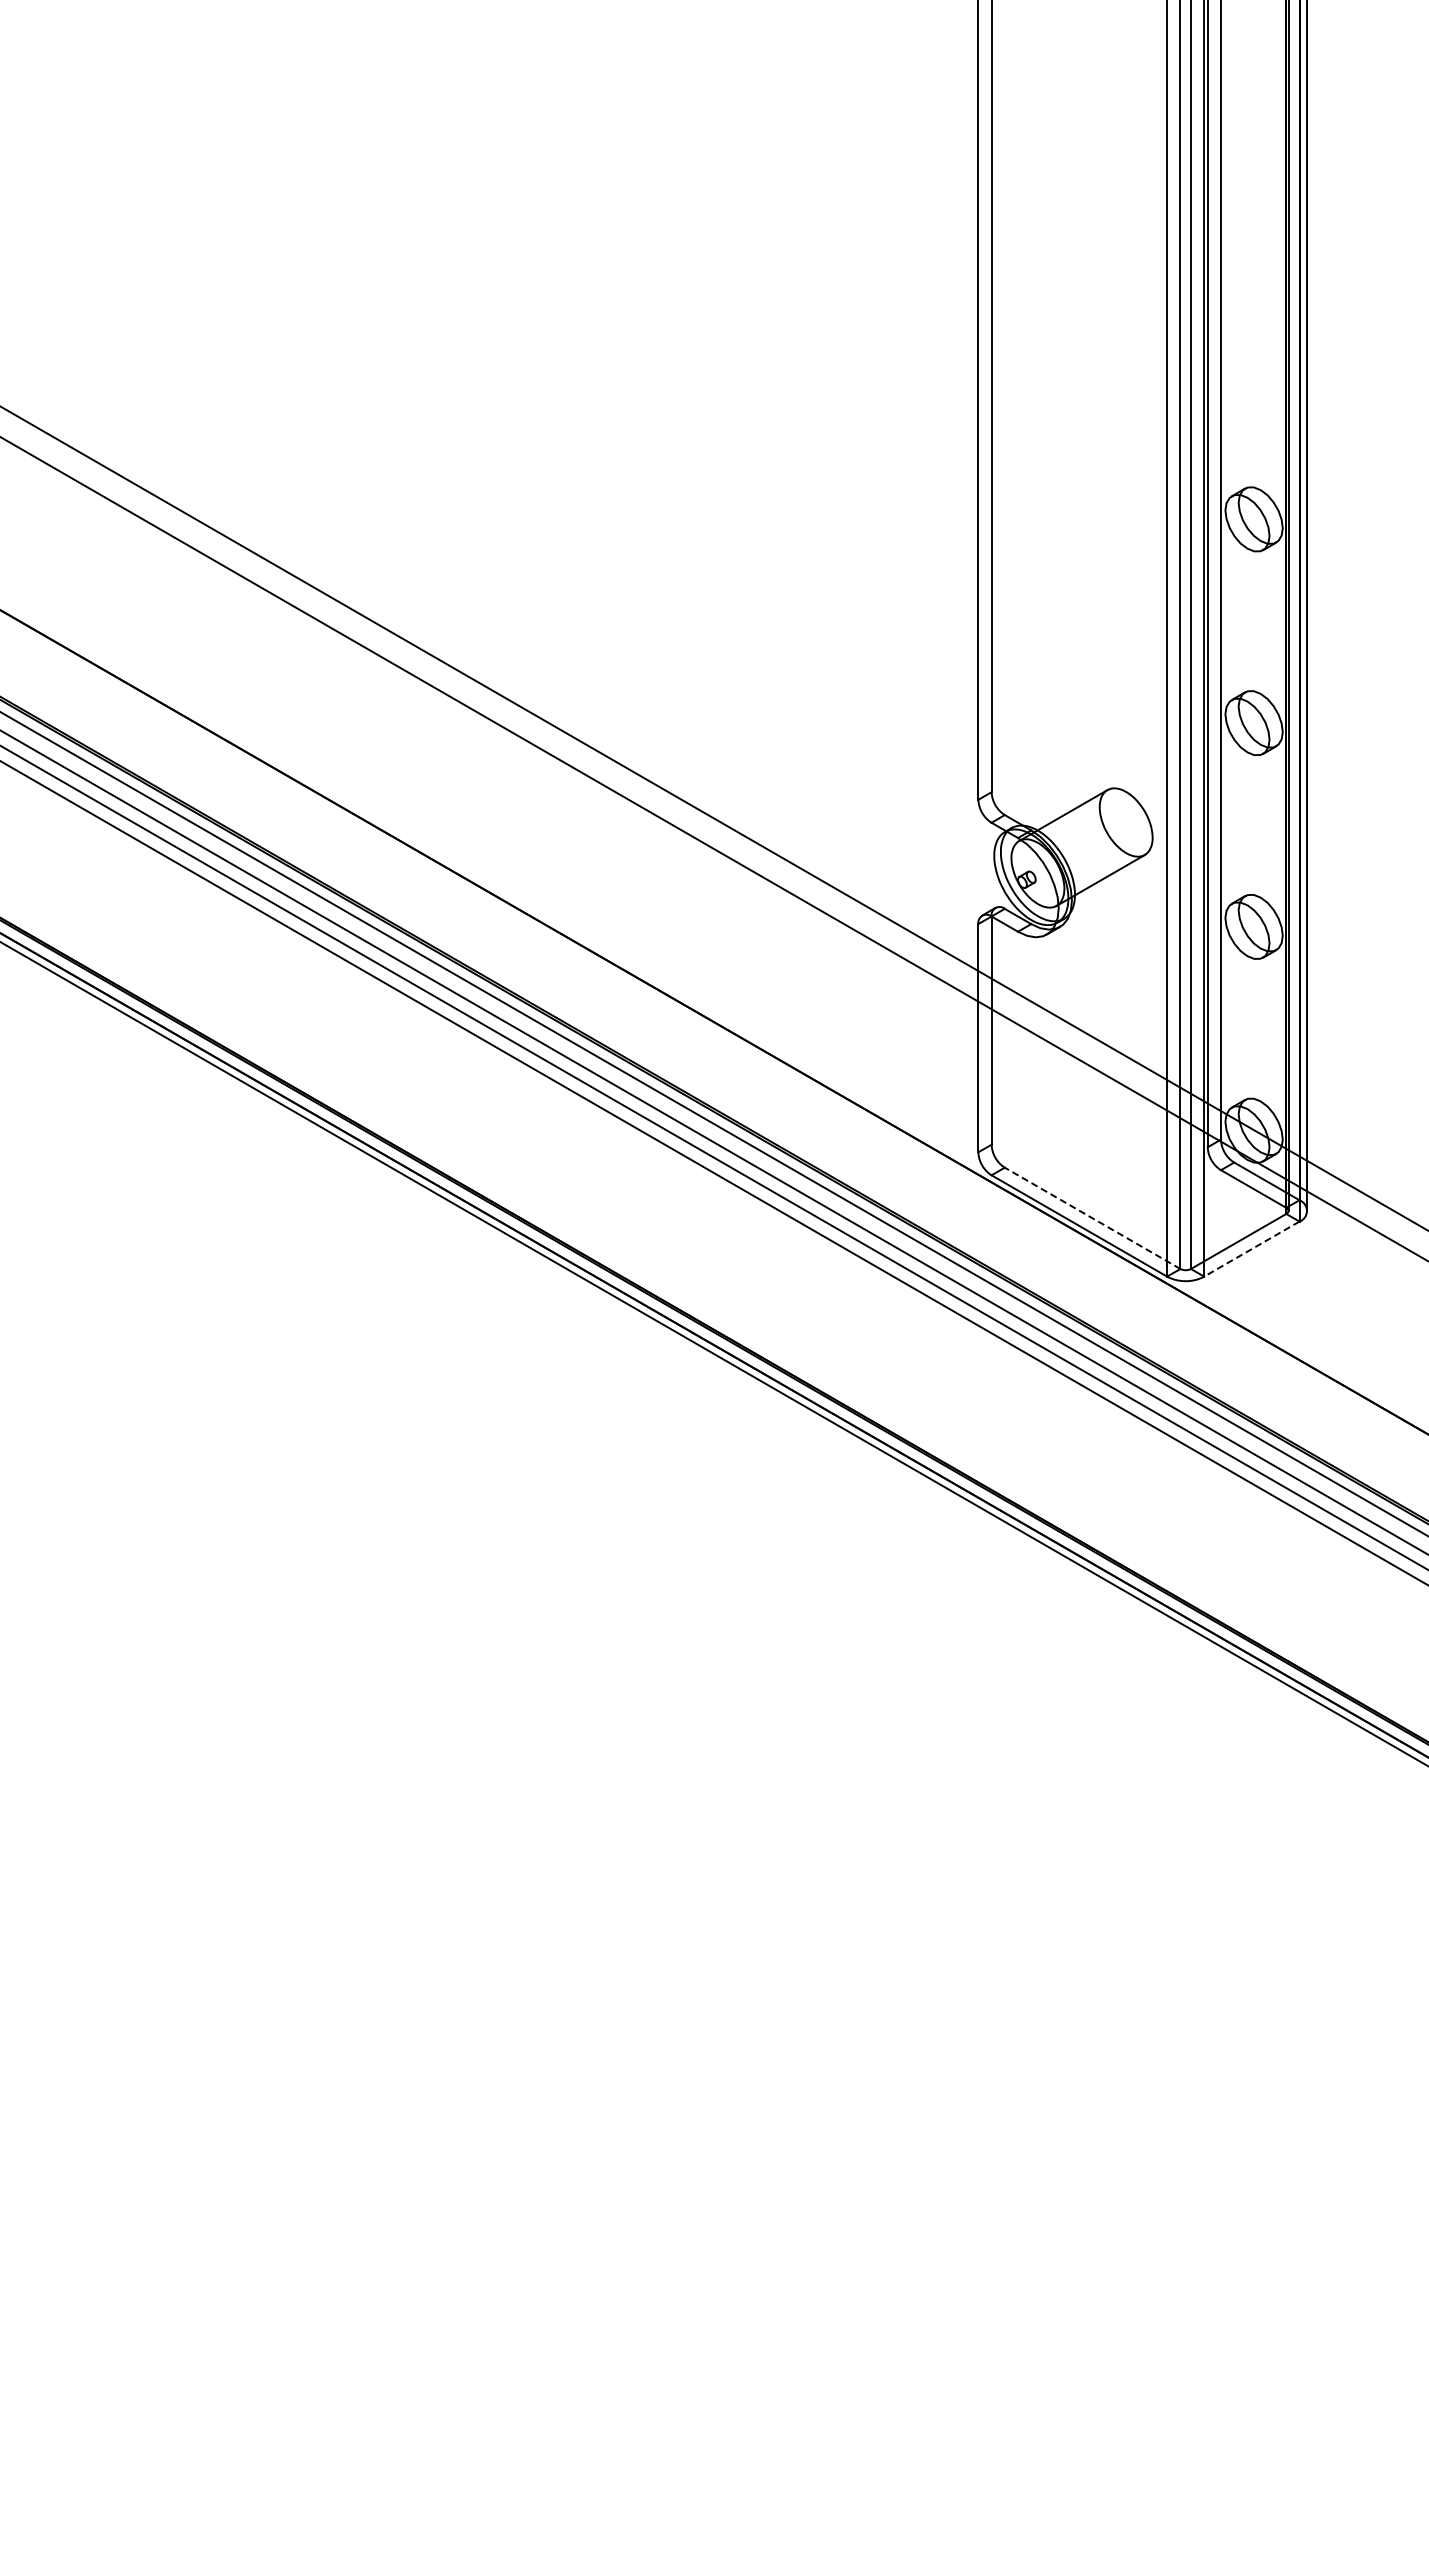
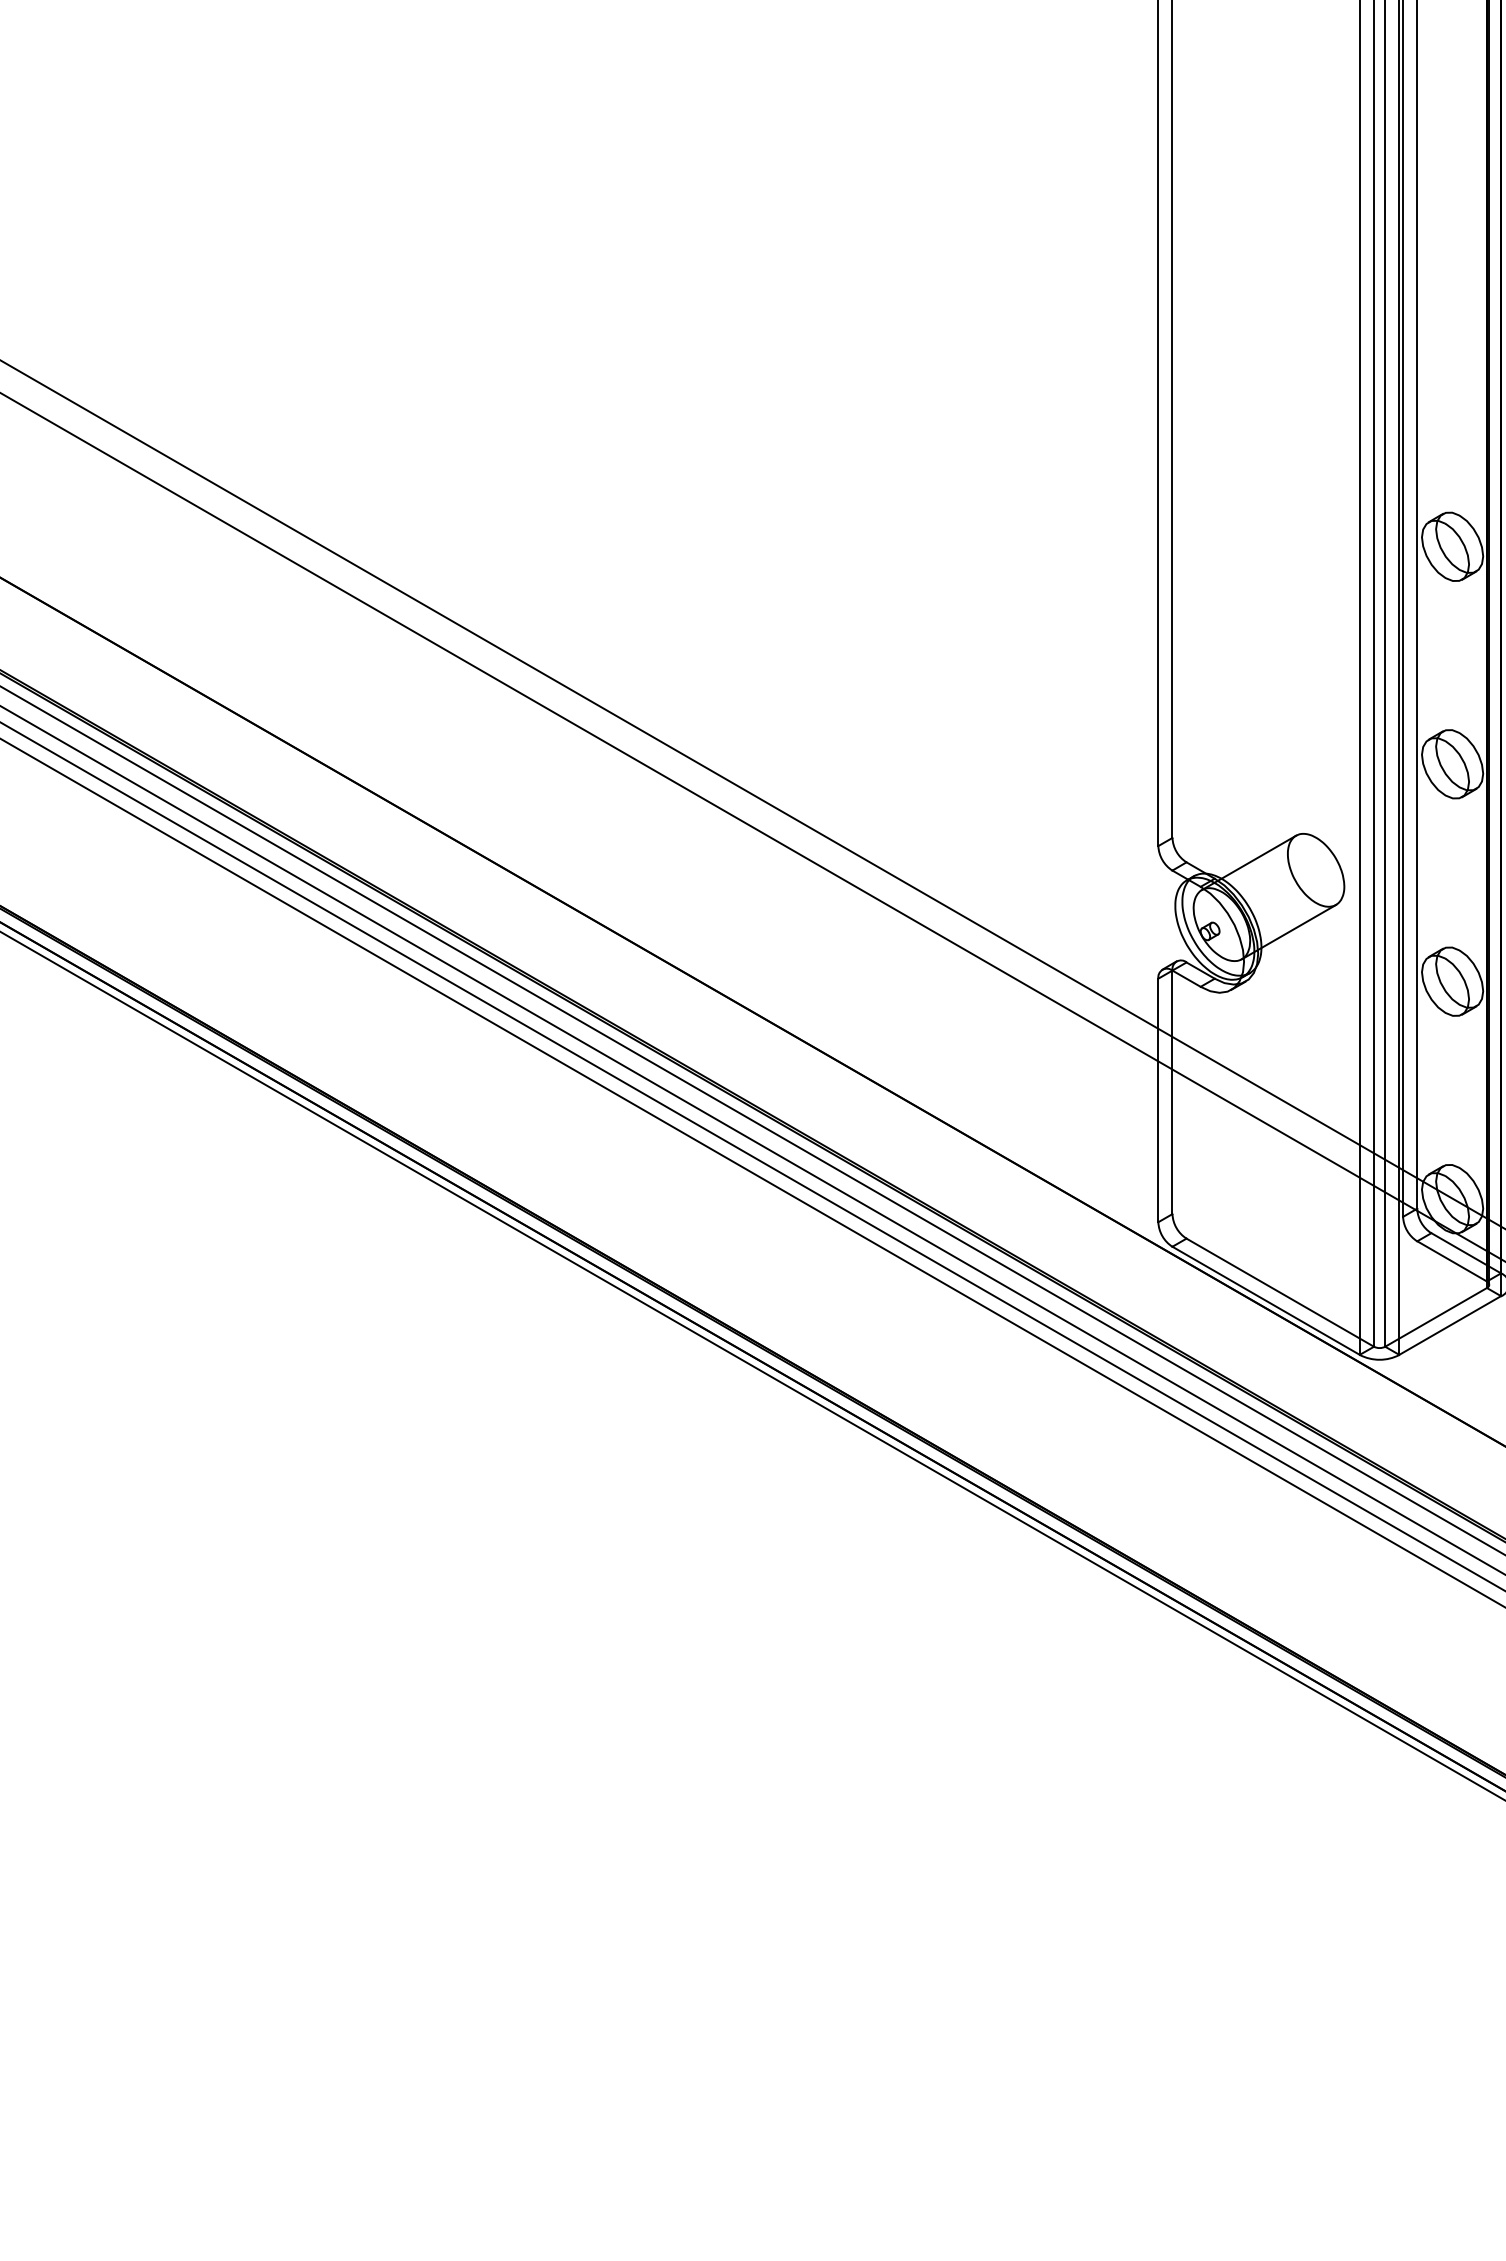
line: (1092, 1218) -> (1280, 1292), dashed -> solid
line: (1251, 1249) -> (1449, 1325), dashed -> solid

